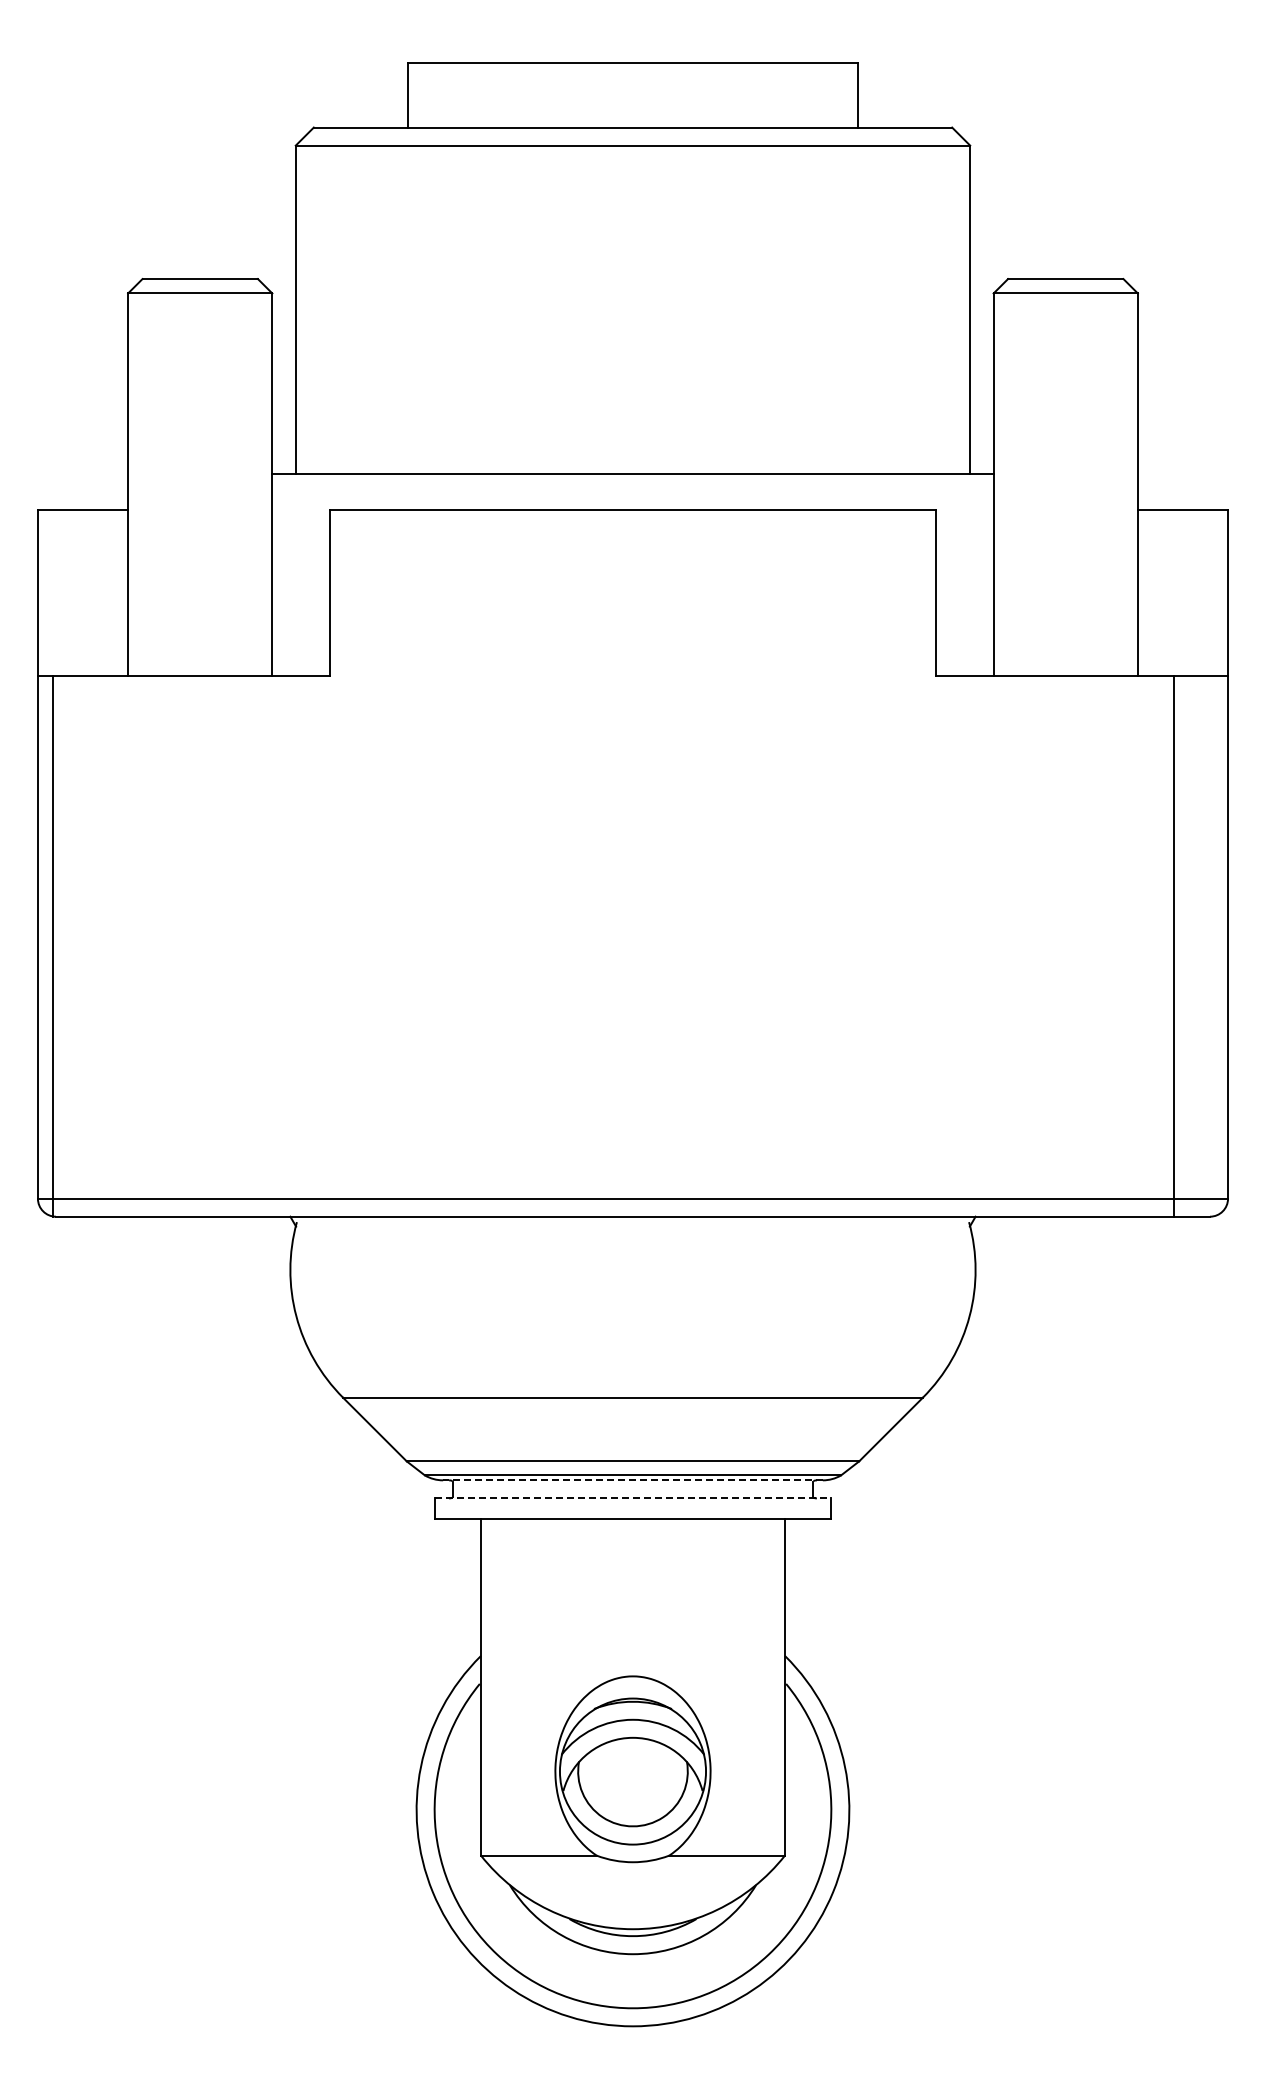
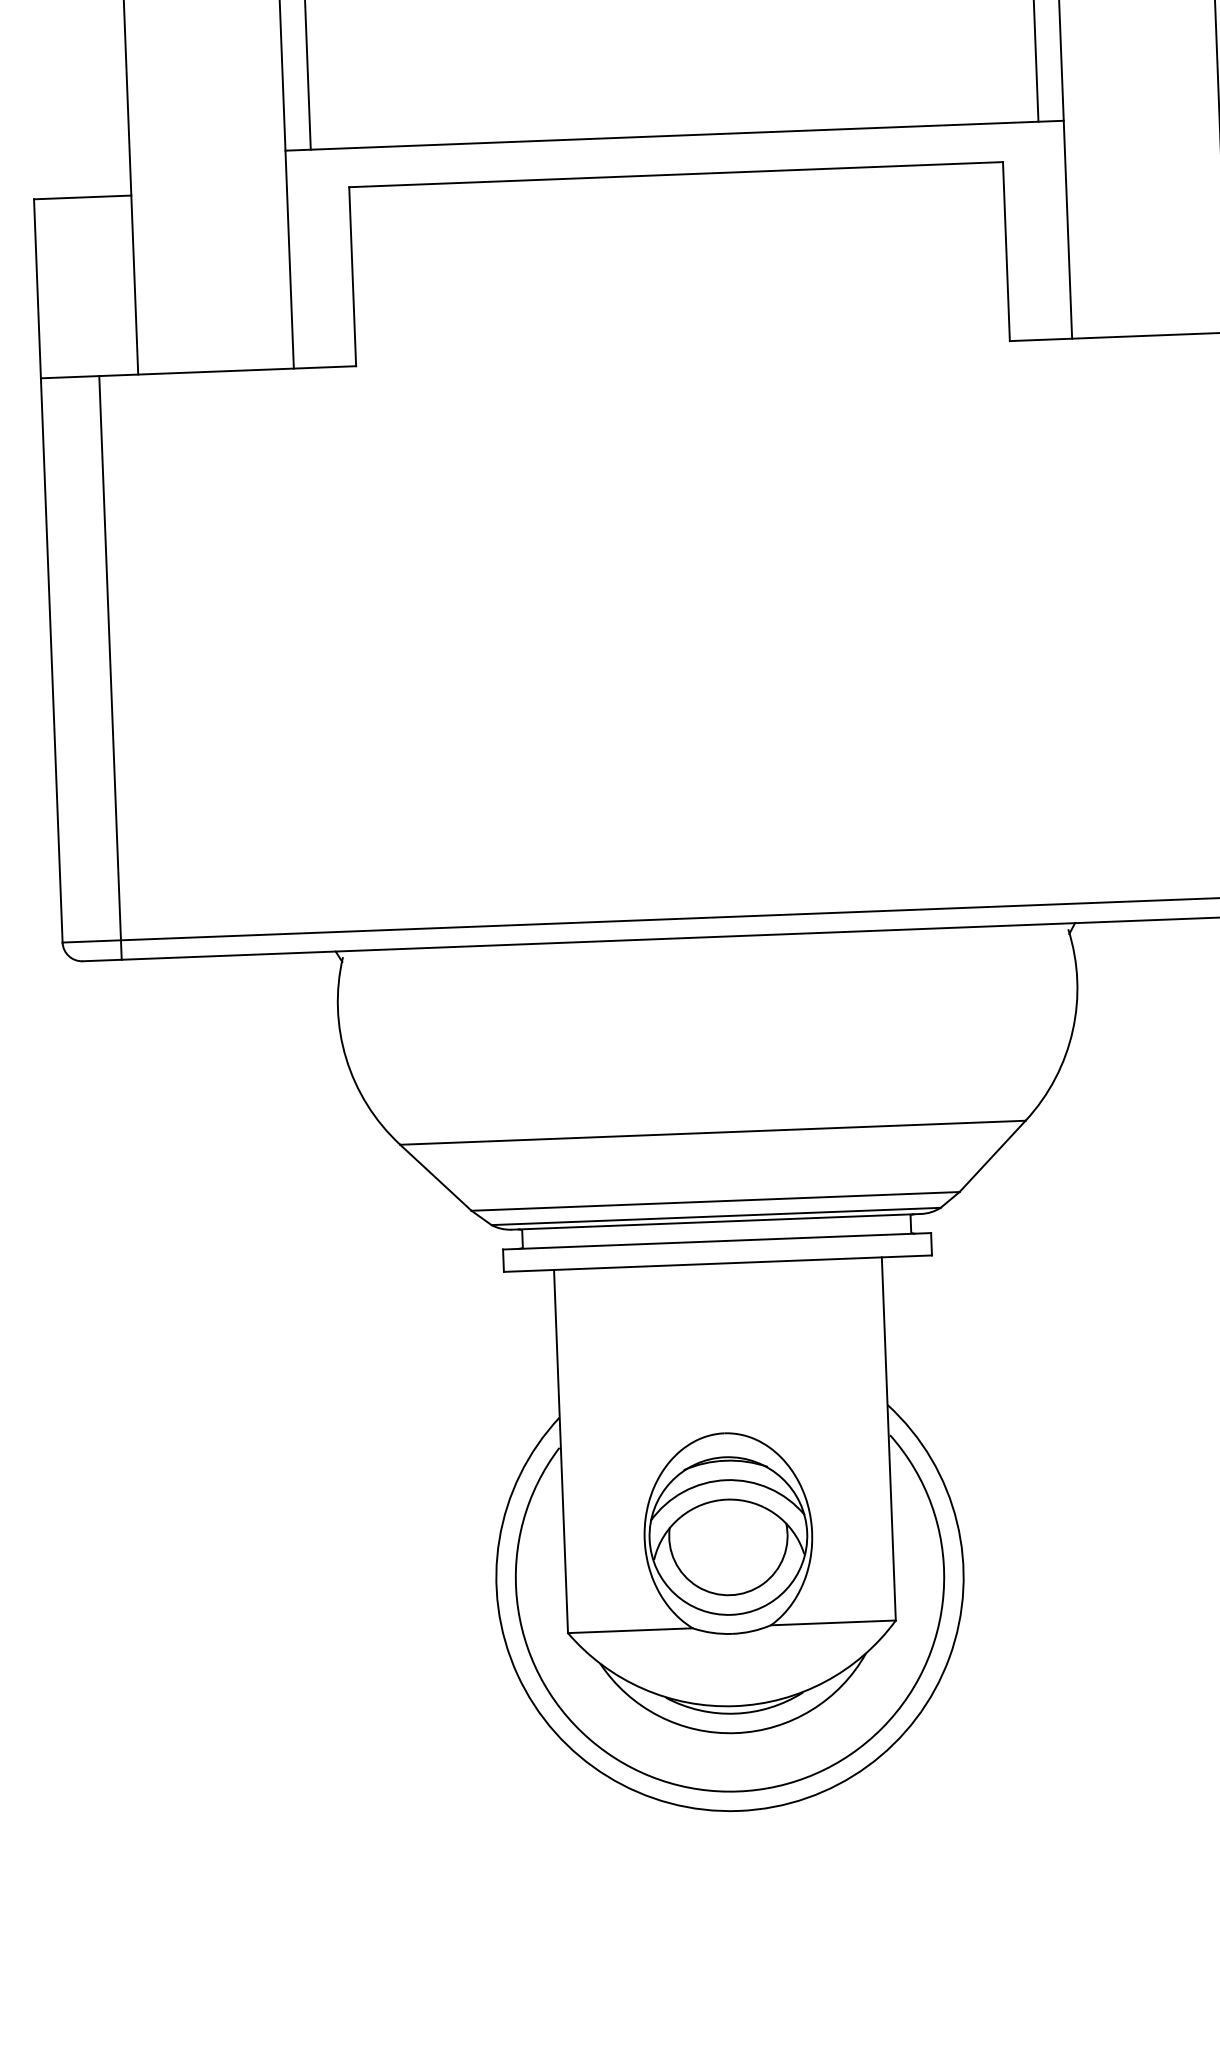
line: (53, 945) -> (110, 667), moved
line: (632, 1480) -> (715, 1222), dashed -> solid
line: (633, 1498) -> (717, 1241), dashed -> solid

